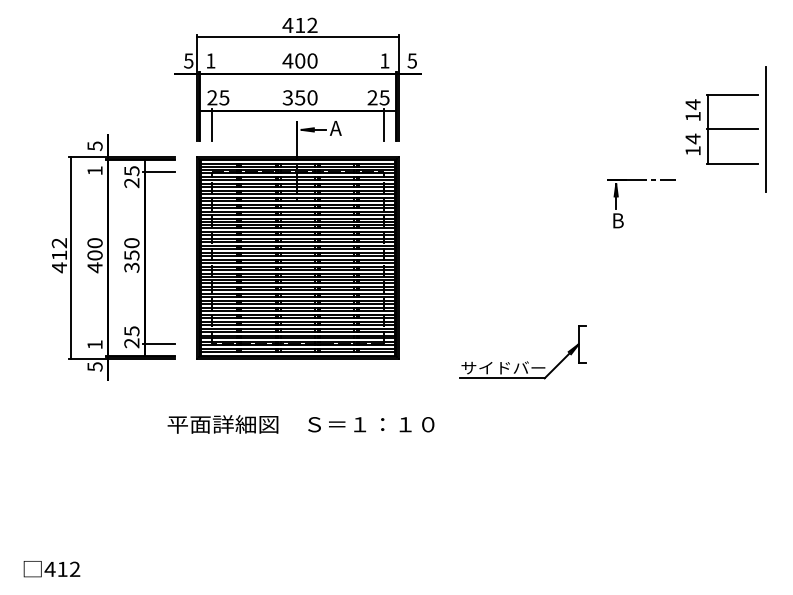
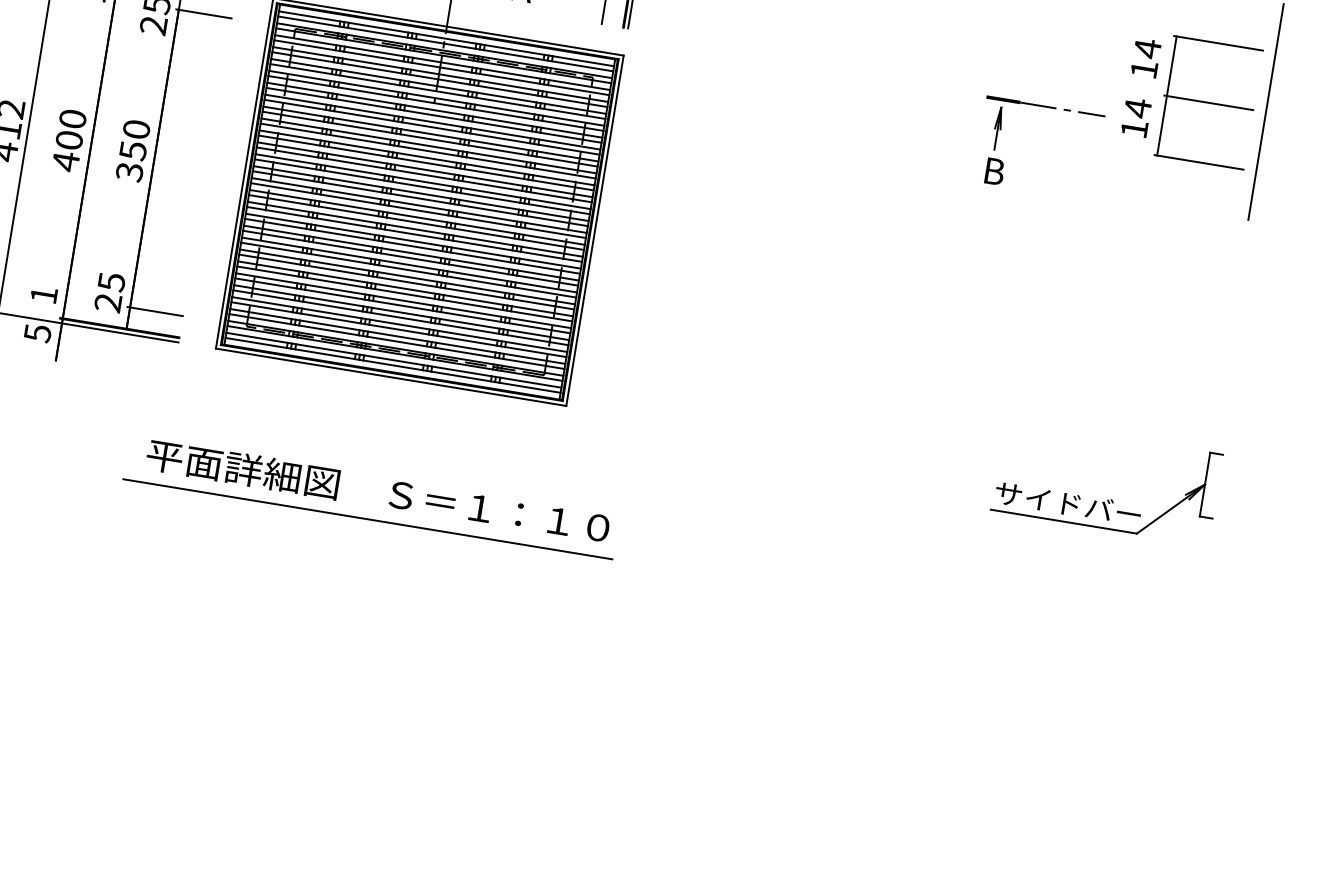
part: (622, 215) -> (1003, 163), moved
part: (527, 361) -> (1111, 499), moved
line: (297, 441) -> (367, 519), added

